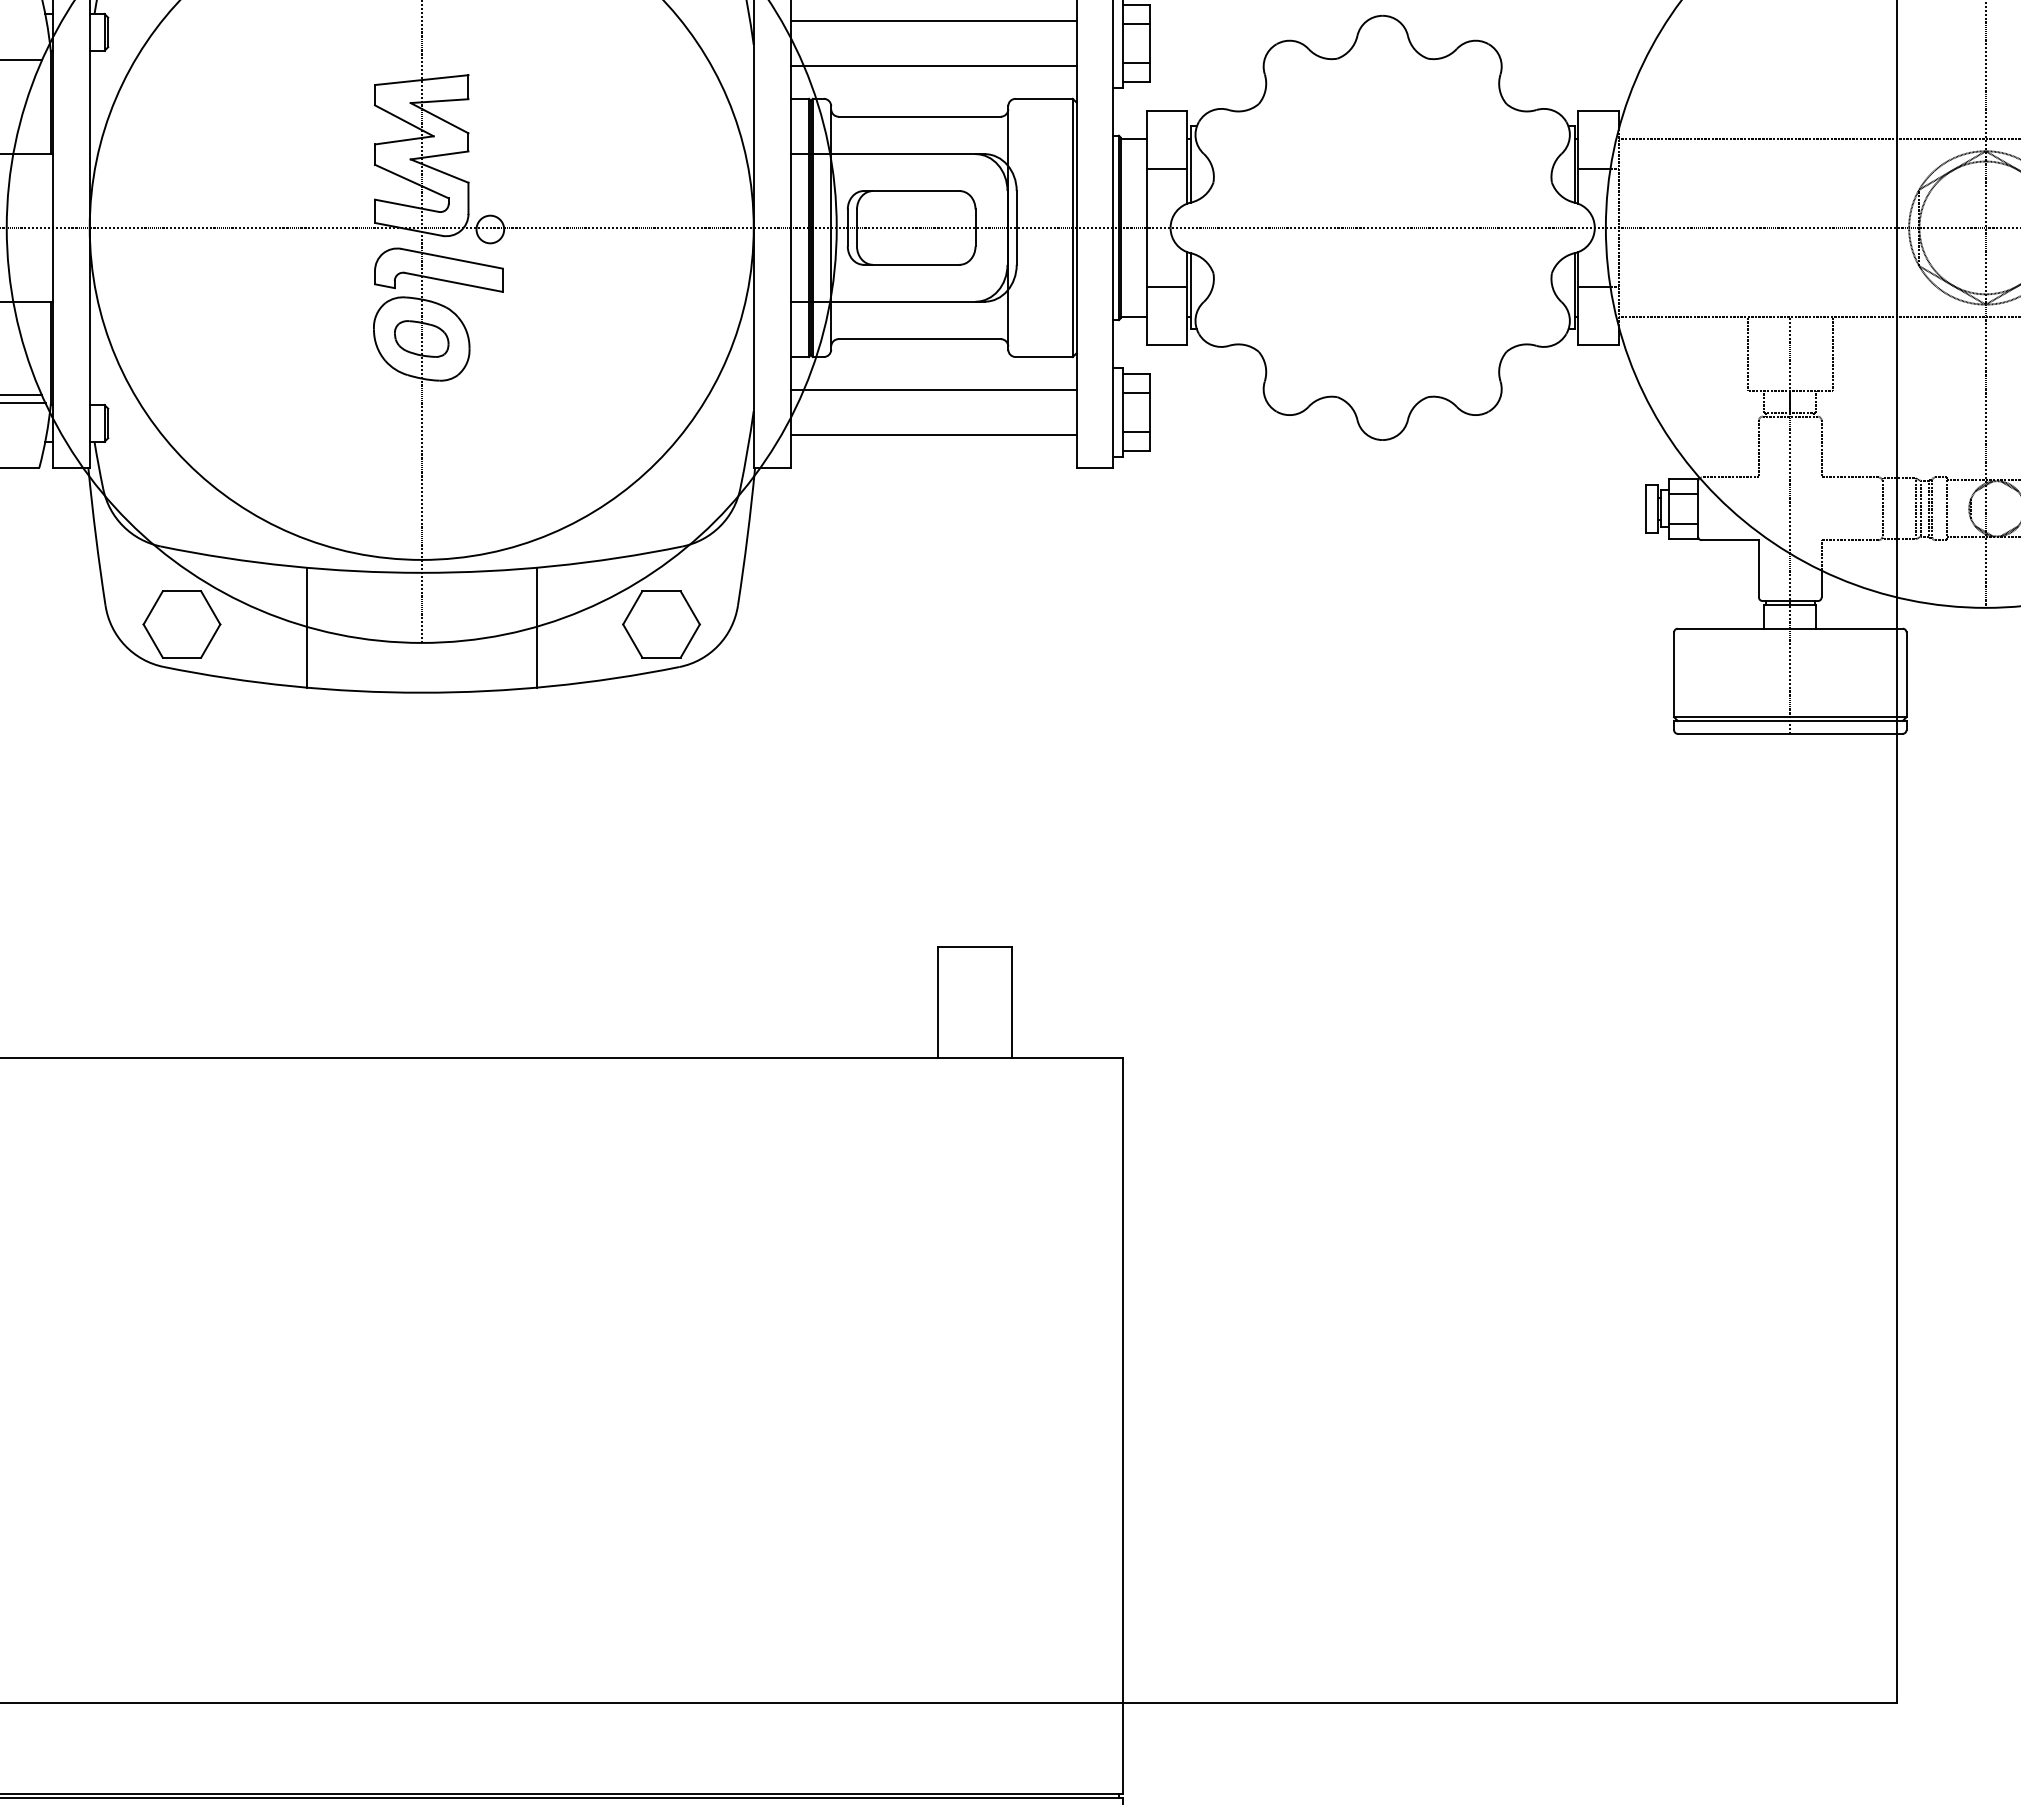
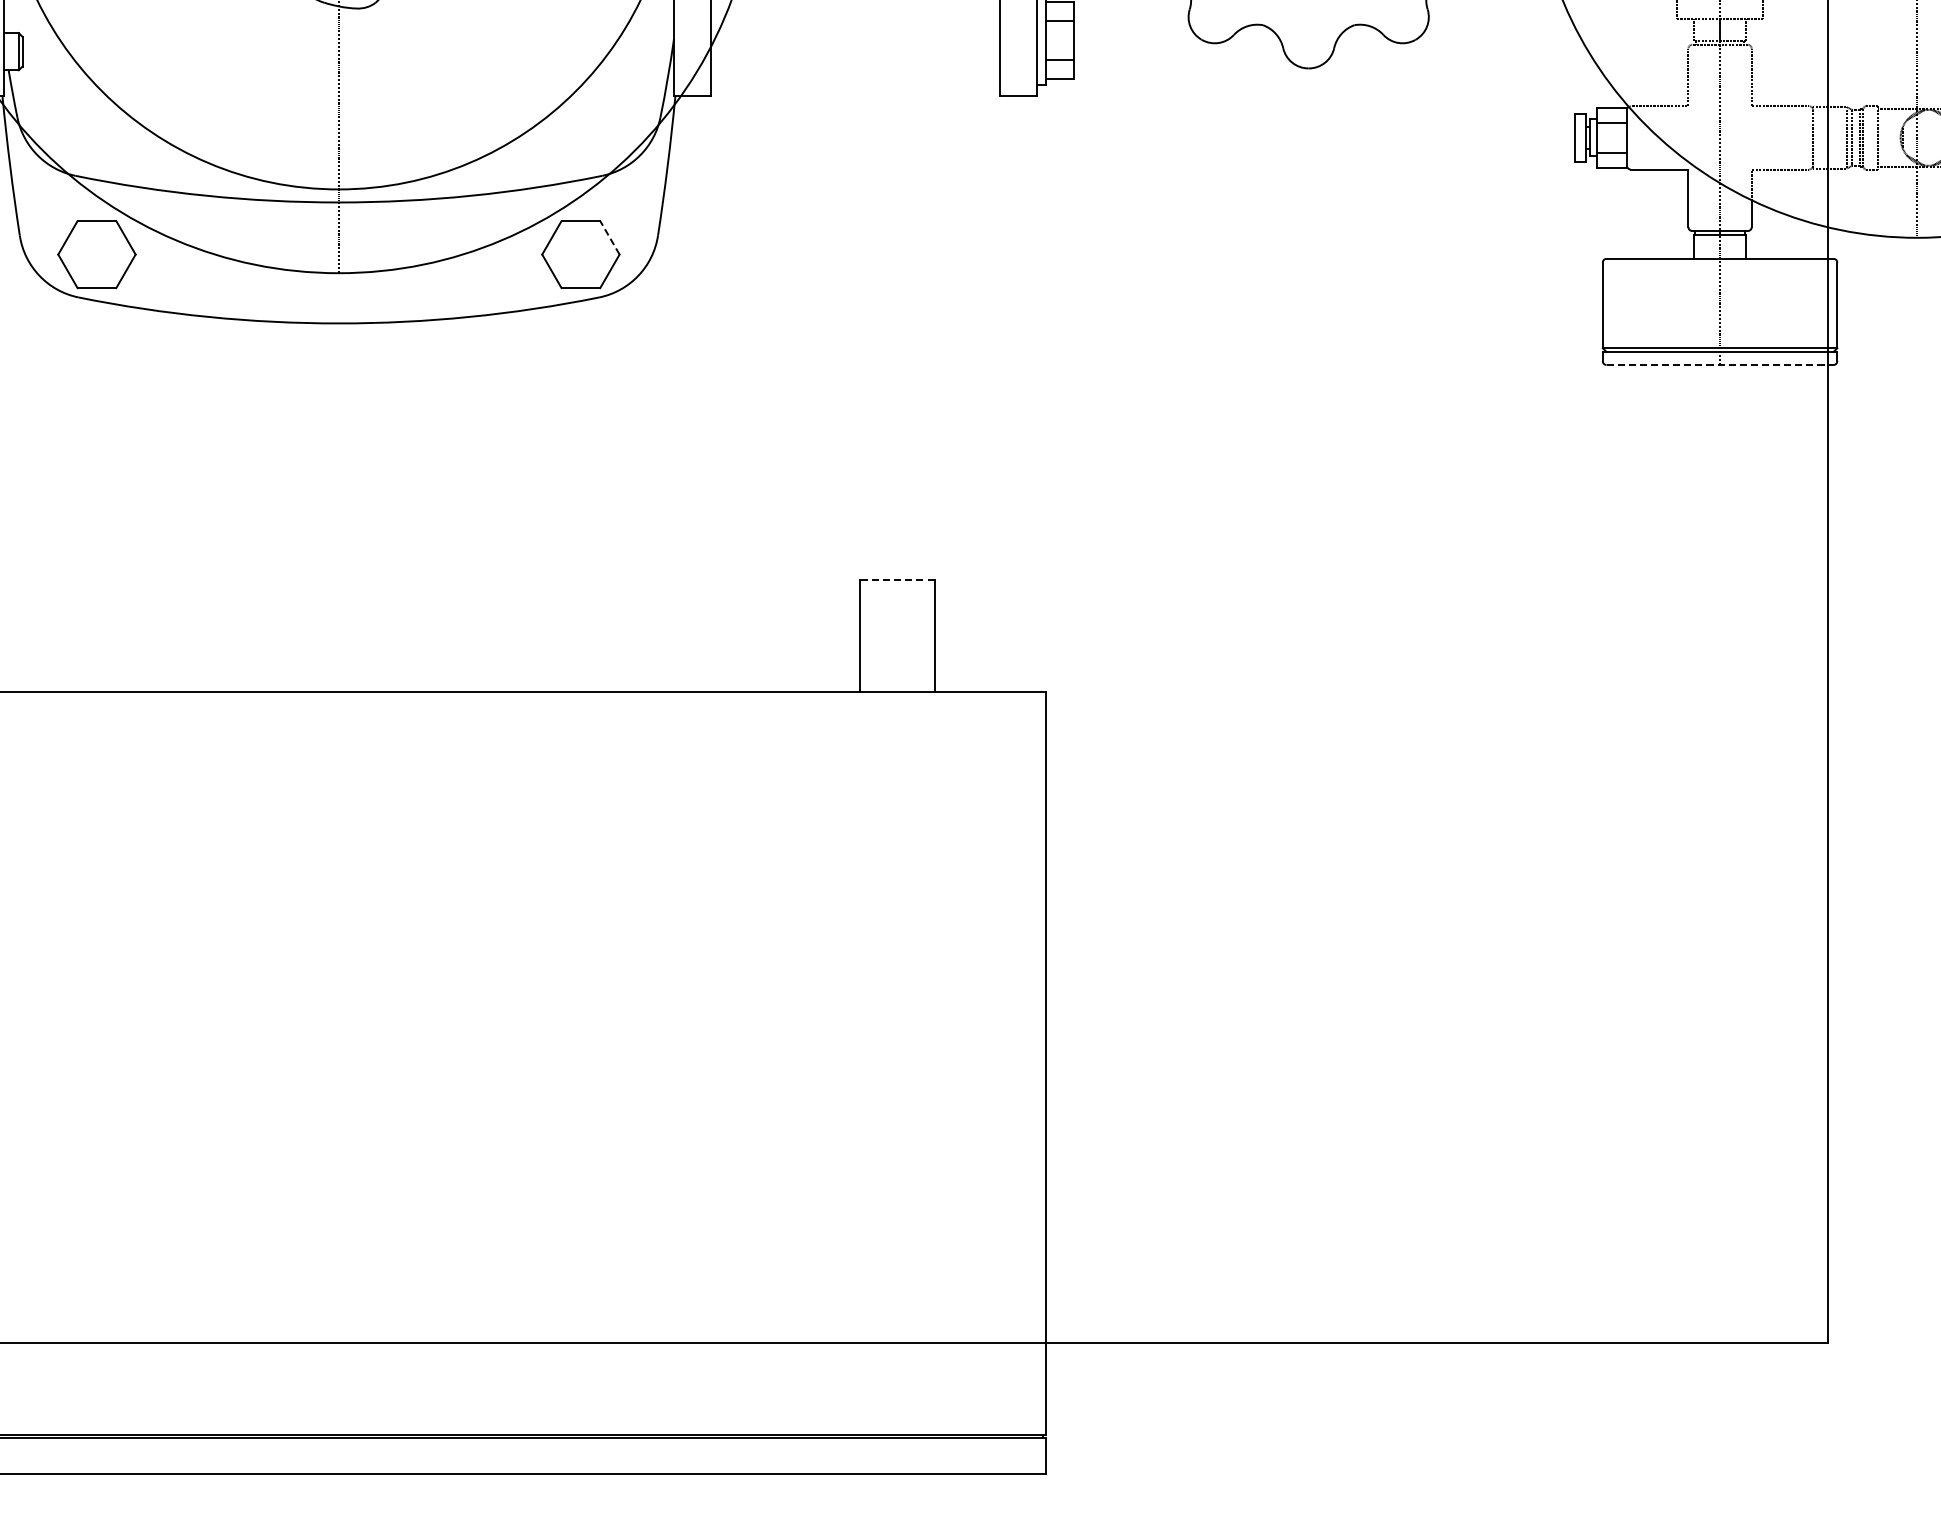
line: (933, 390) -> (855, 18), removed
line: (933, 434) -> (855, 62), removed
line: (690, 607) -> (610, 237), solid -> dashed
line: (306, 627) -> (222, 257), removed
line: (536, 627) -> (454, 257), removed
line: (1790, 733) -> (1720, 364), solid -> dashed
line: (975, 947) -> (897, 580), solid -> dashed

